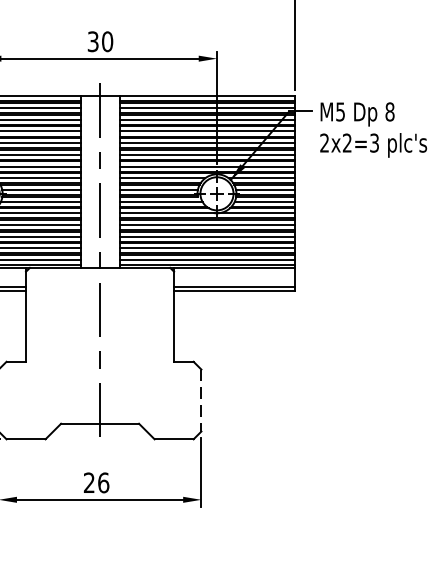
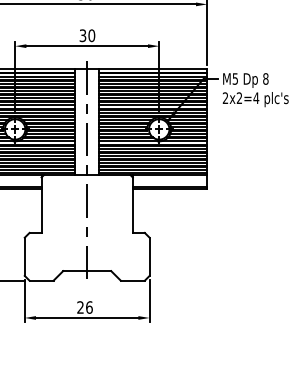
text: (374, 143) -> (256, 98), 2x2=3 -> 2x2=4
line: (201, 401) -> (149, 257), dashed -> solid

